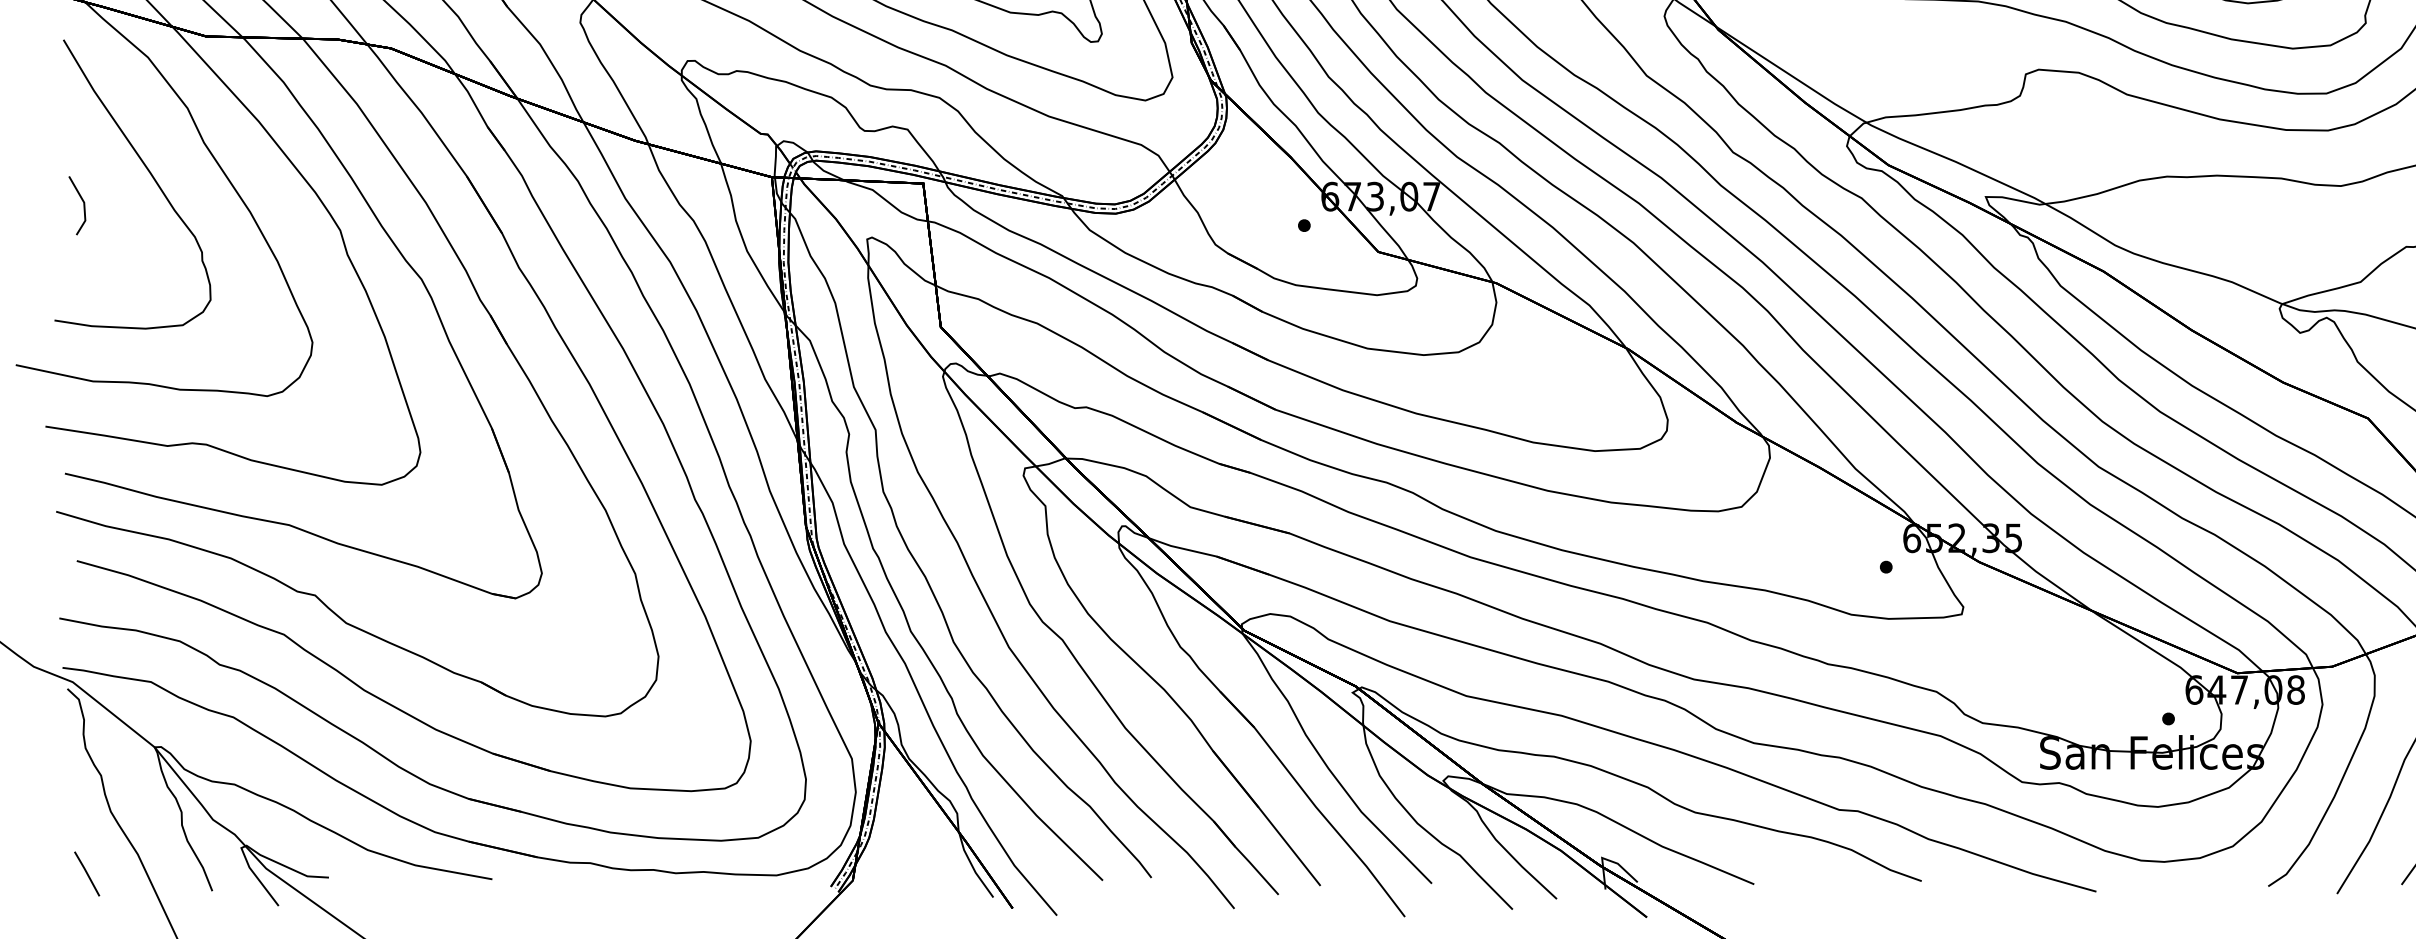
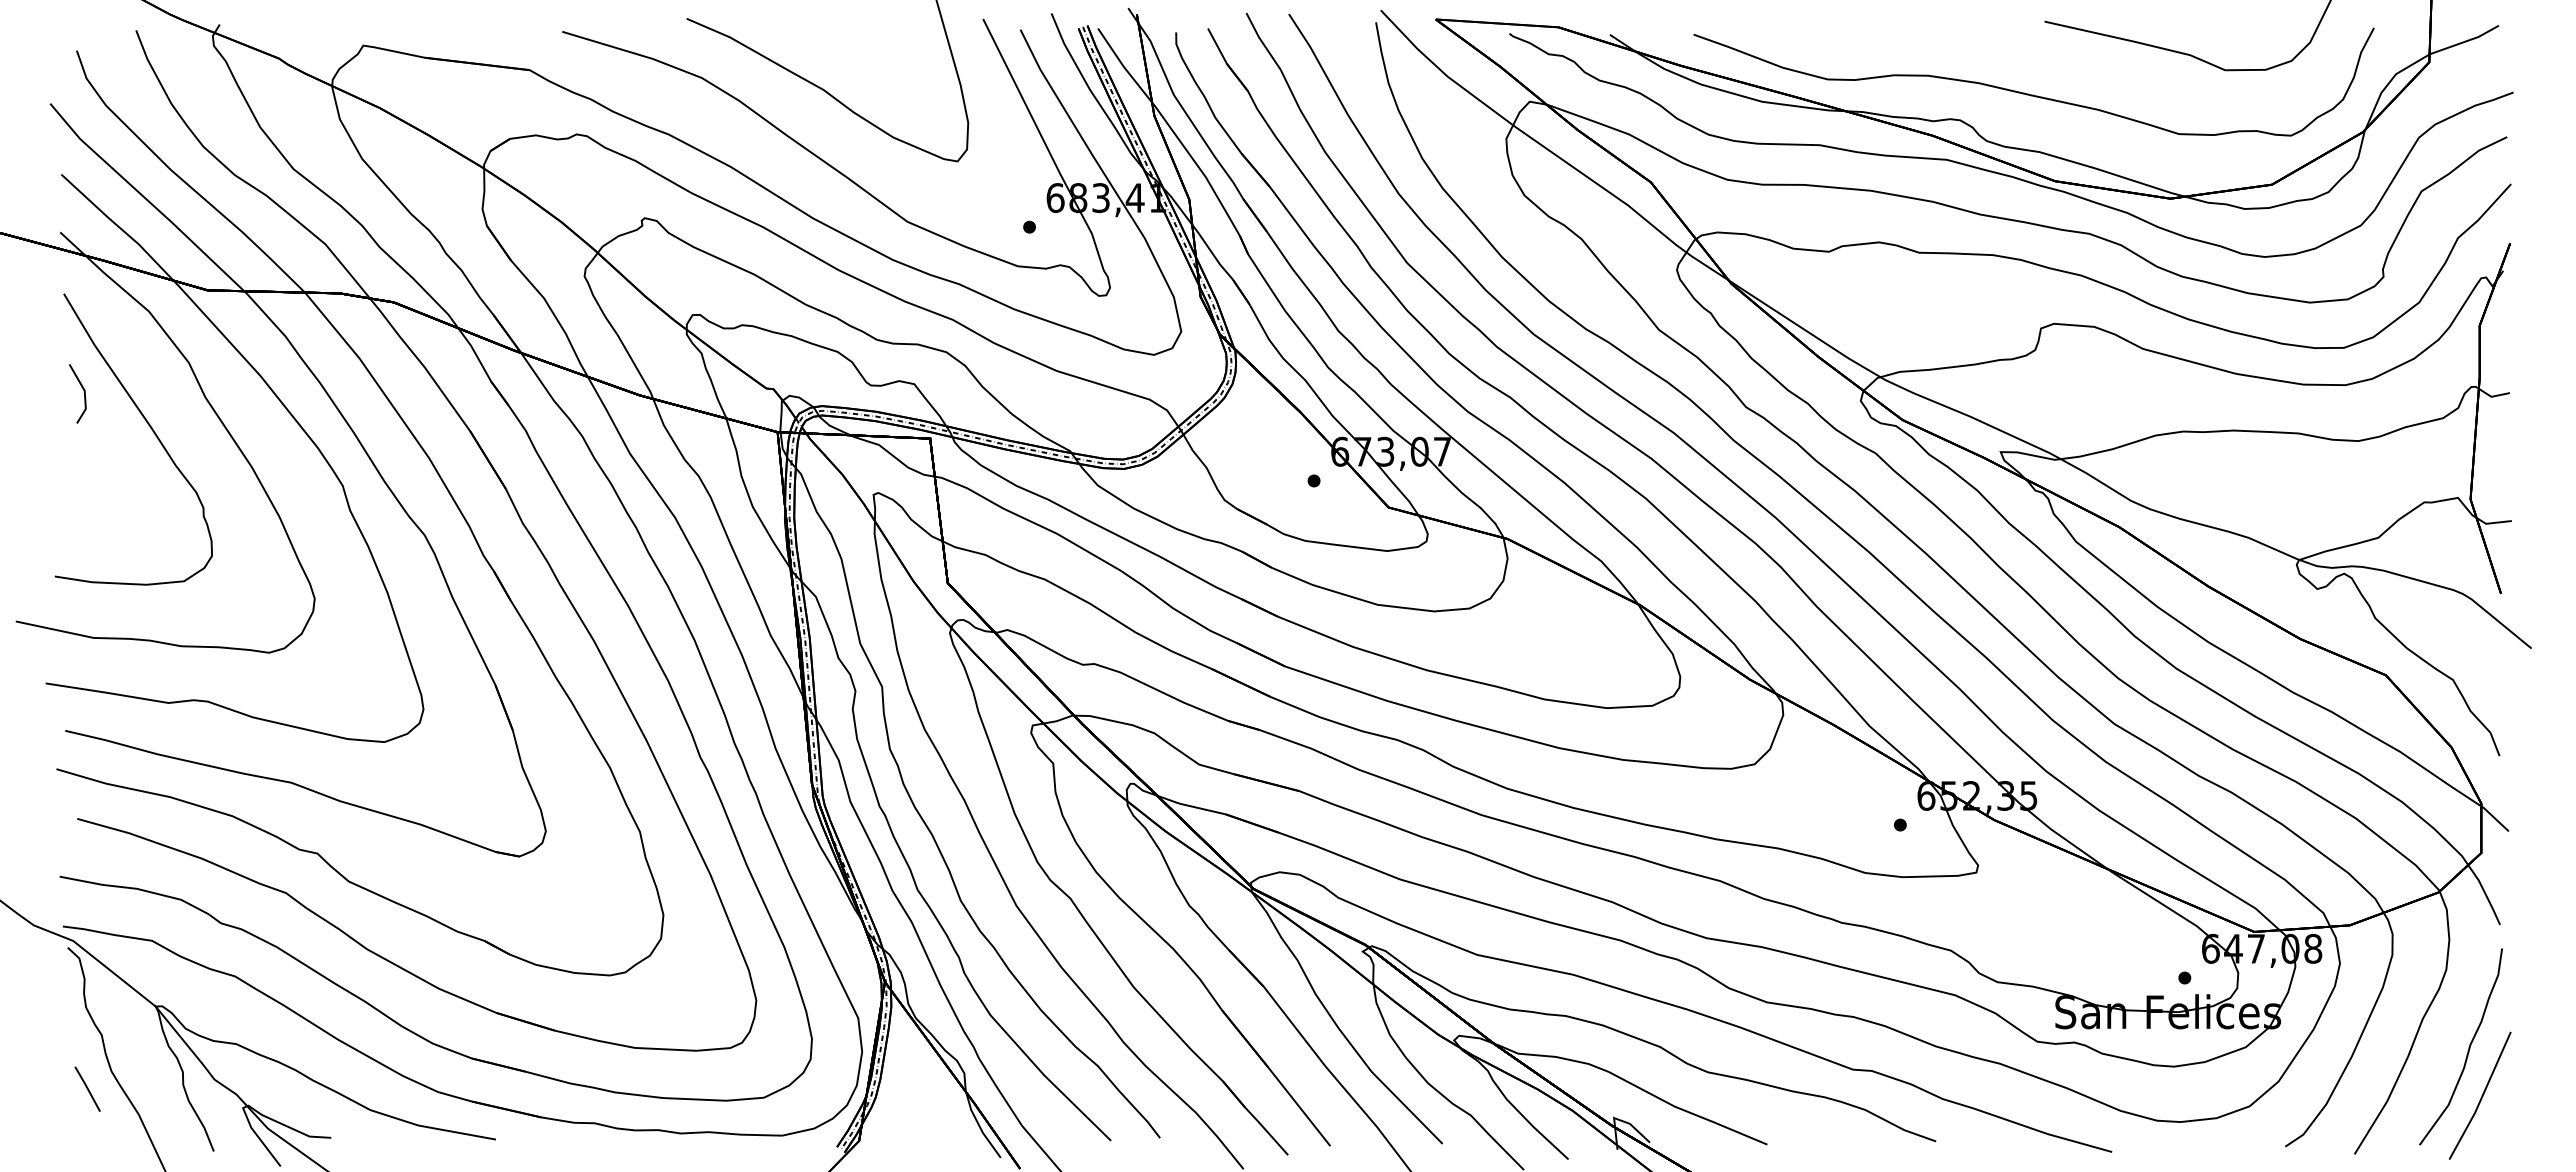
line: (83, 204) -> (83, 392), moved
line: (86, 873) -> (87, 1088), moved

